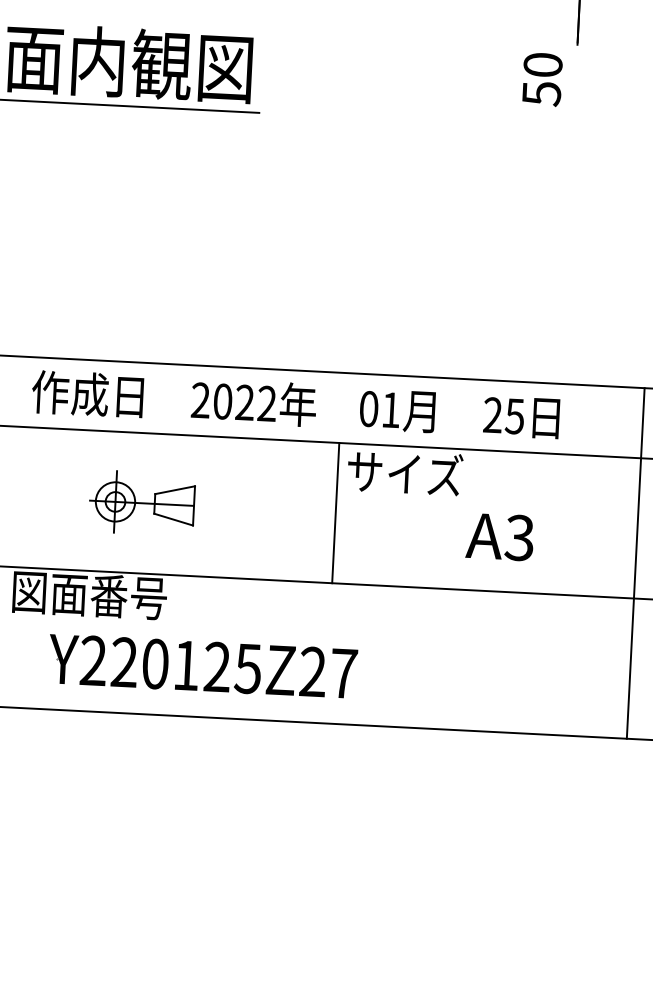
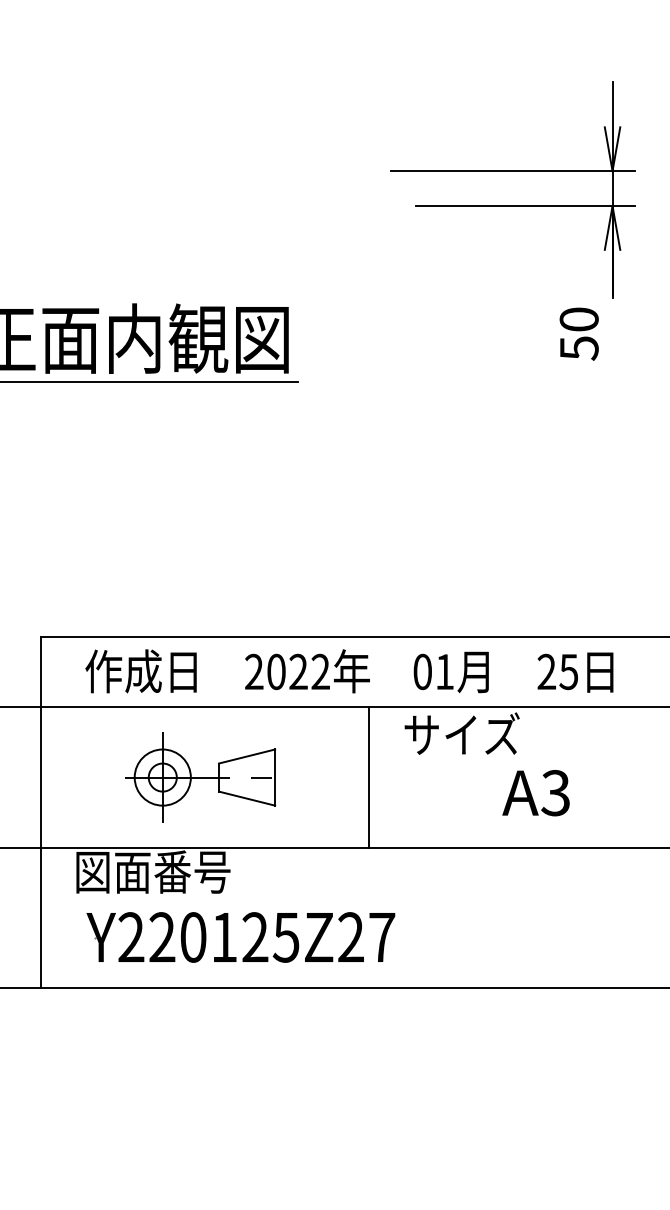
part: (141, 503) -> (200, 777), size x1.43
line: (335, 513) -> (368, 777), moved
text: (499, 537) -> (535, 793), moved
part: (190, 665) -> (228, 937), moved

